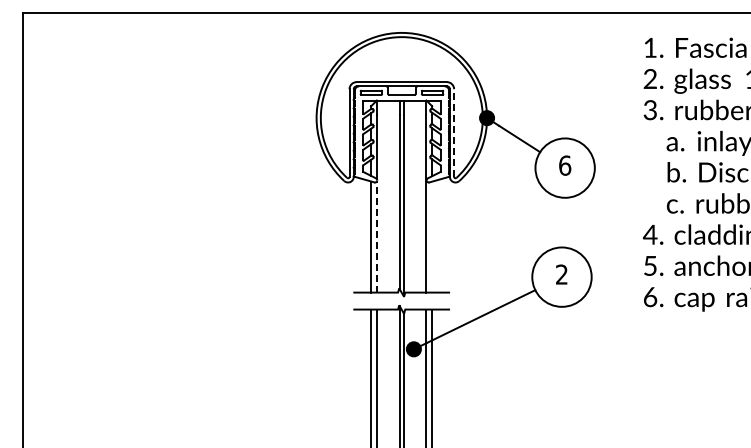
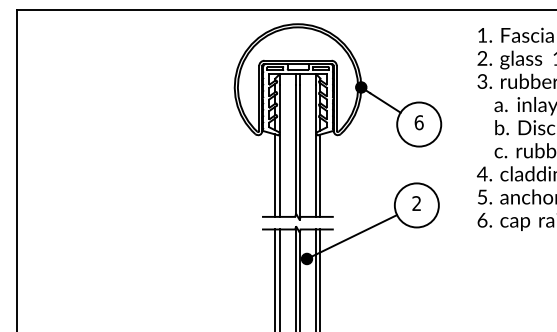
line: (454, 133) -> (337, 98), dashed -> solid
line: (432, 236) -> (320, 175), added
line: (376, 237) -> (279, 176), dashed -> solid

